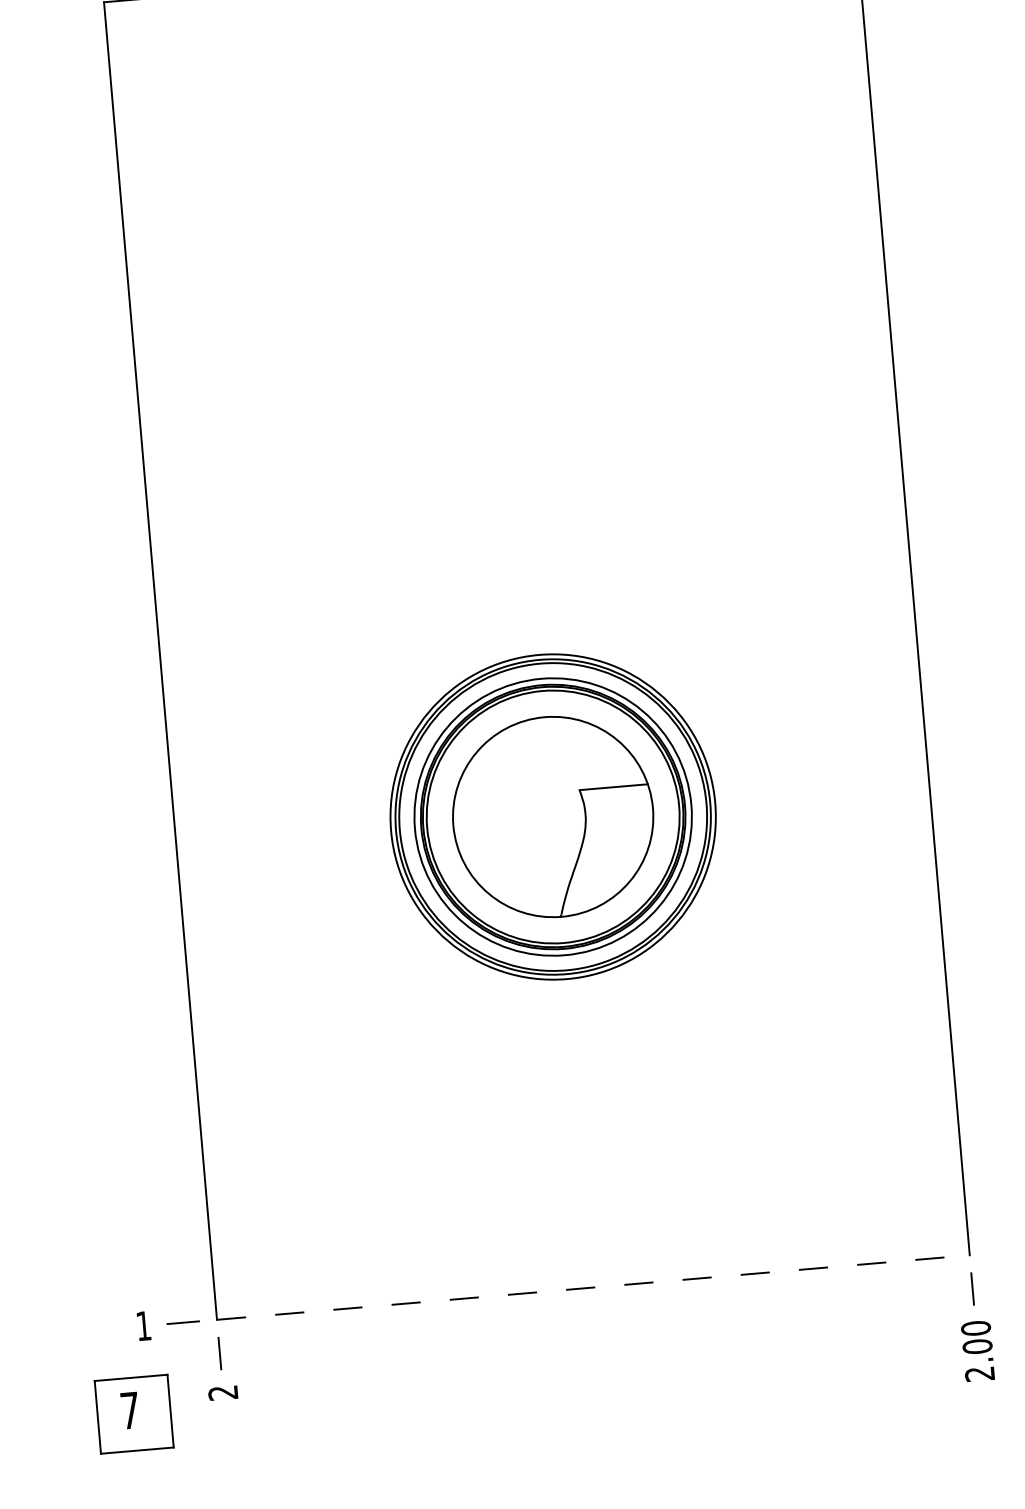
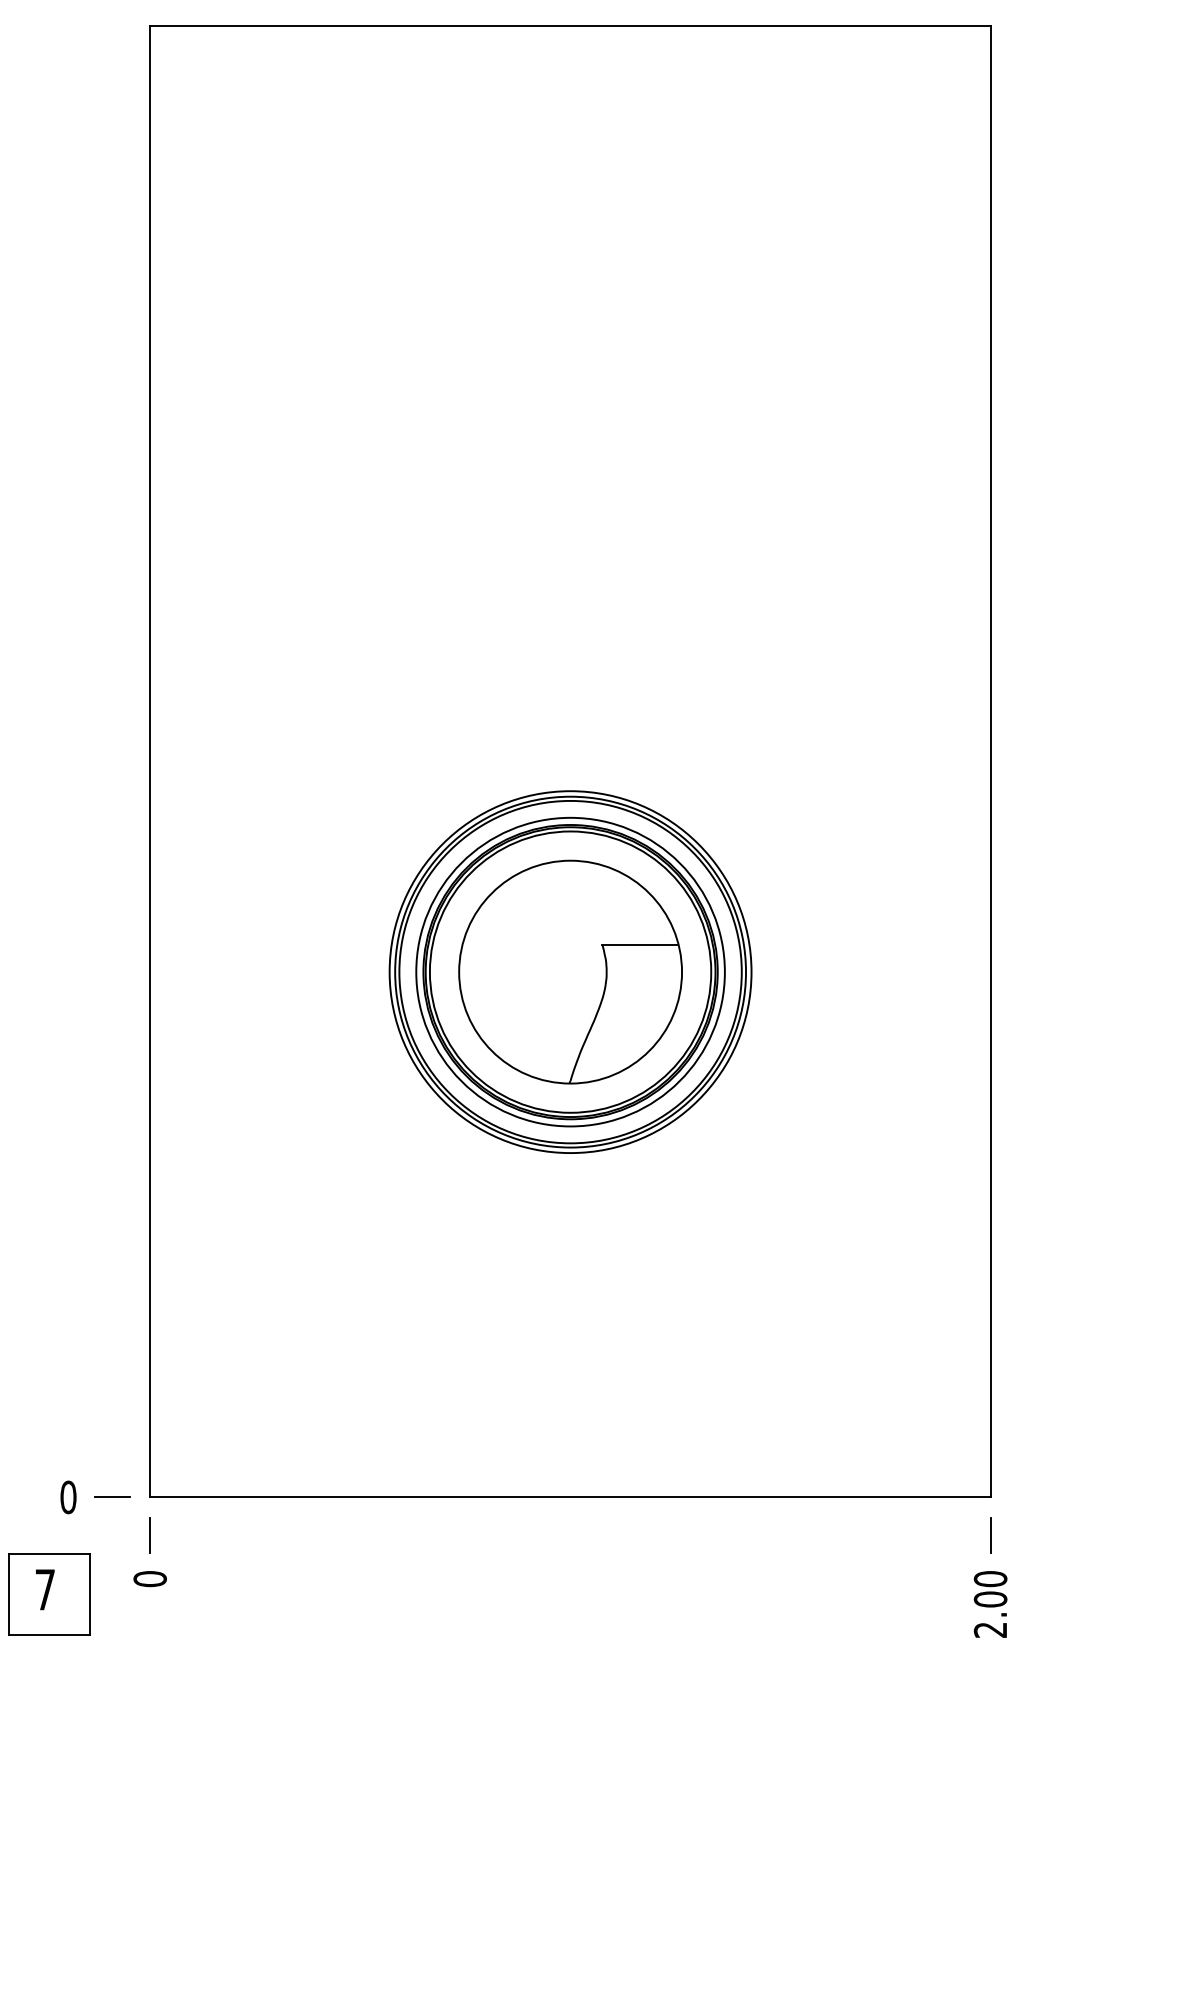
line: (593, 1287) -> (570, 1497), dashed -> solid
text: (143, 1326) -> (68, 1497), 1 -> 0
text: (222, 1393) -> (149, 1579), 2 -> 0

